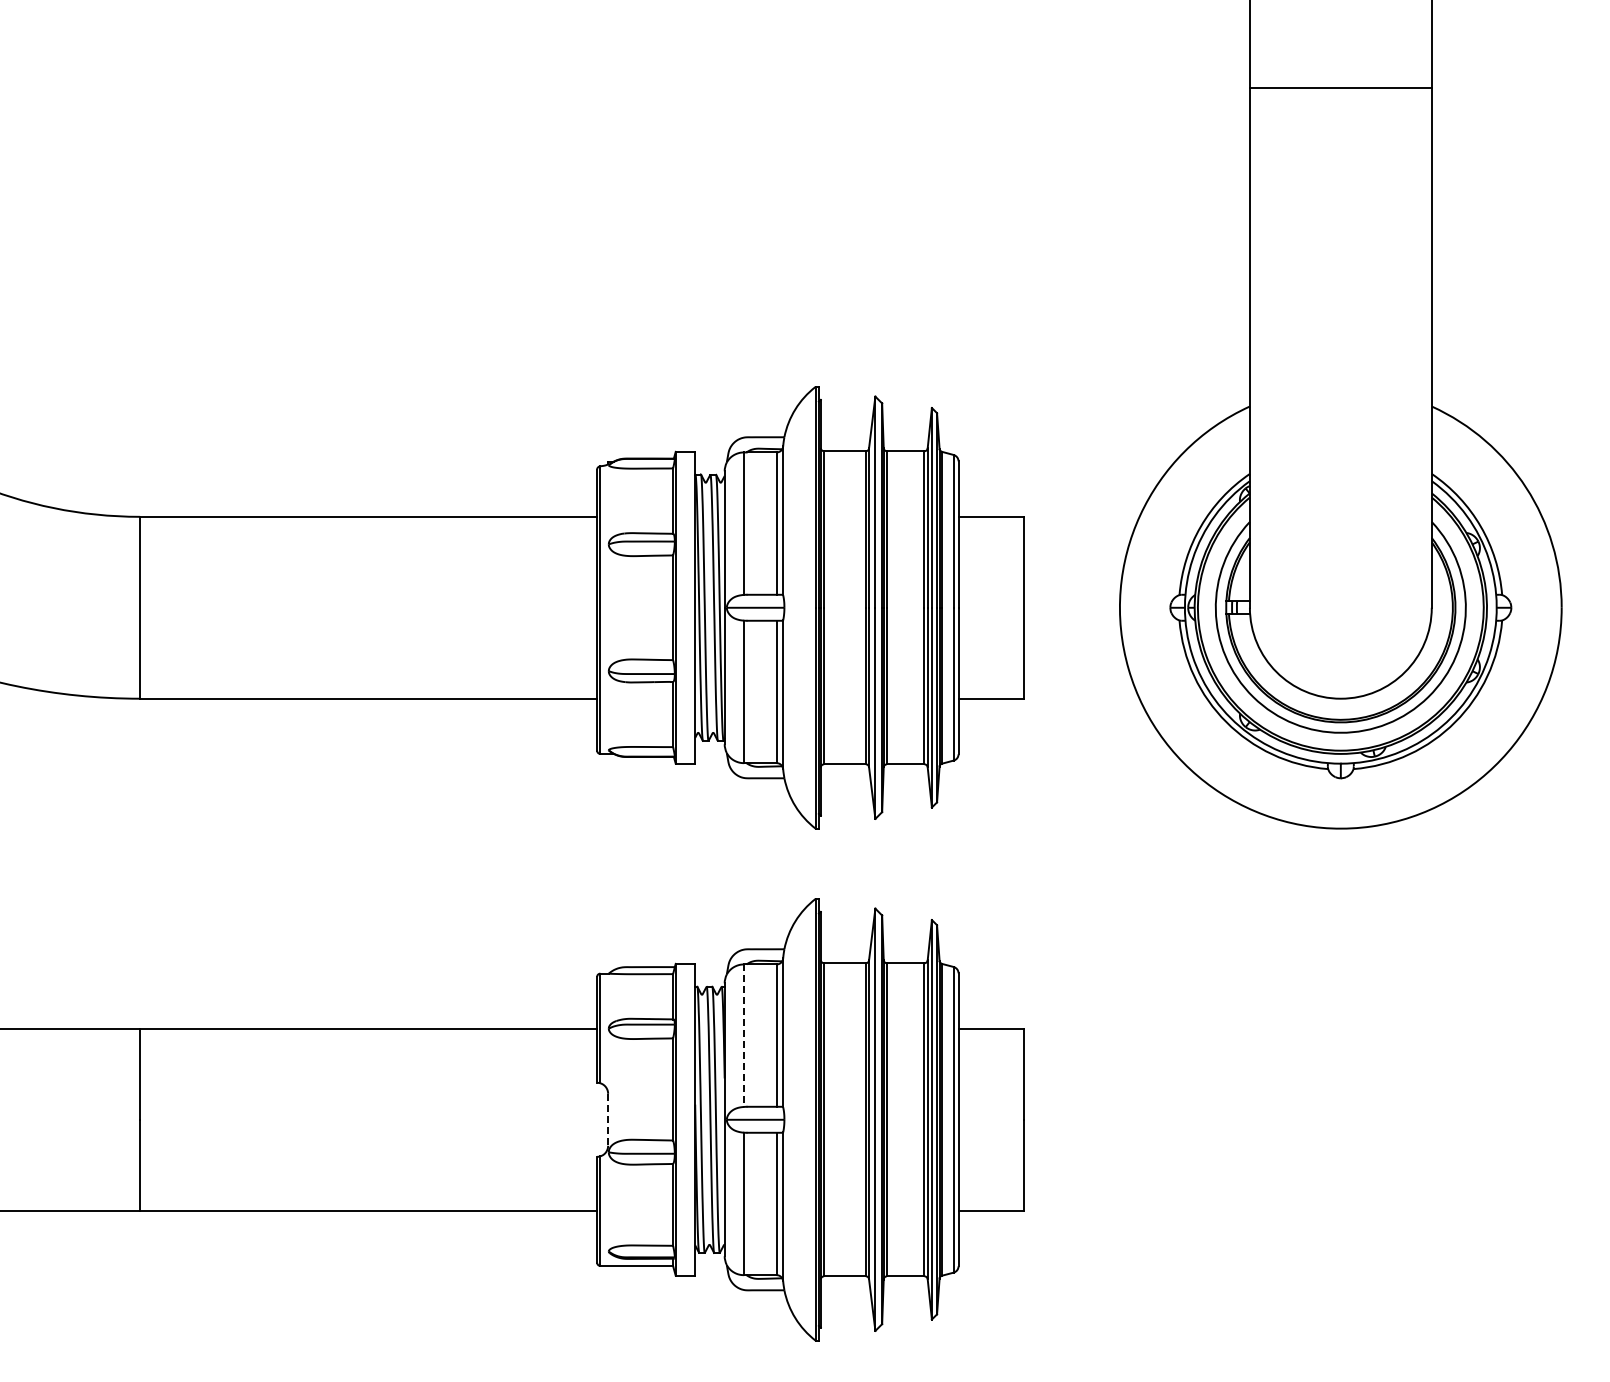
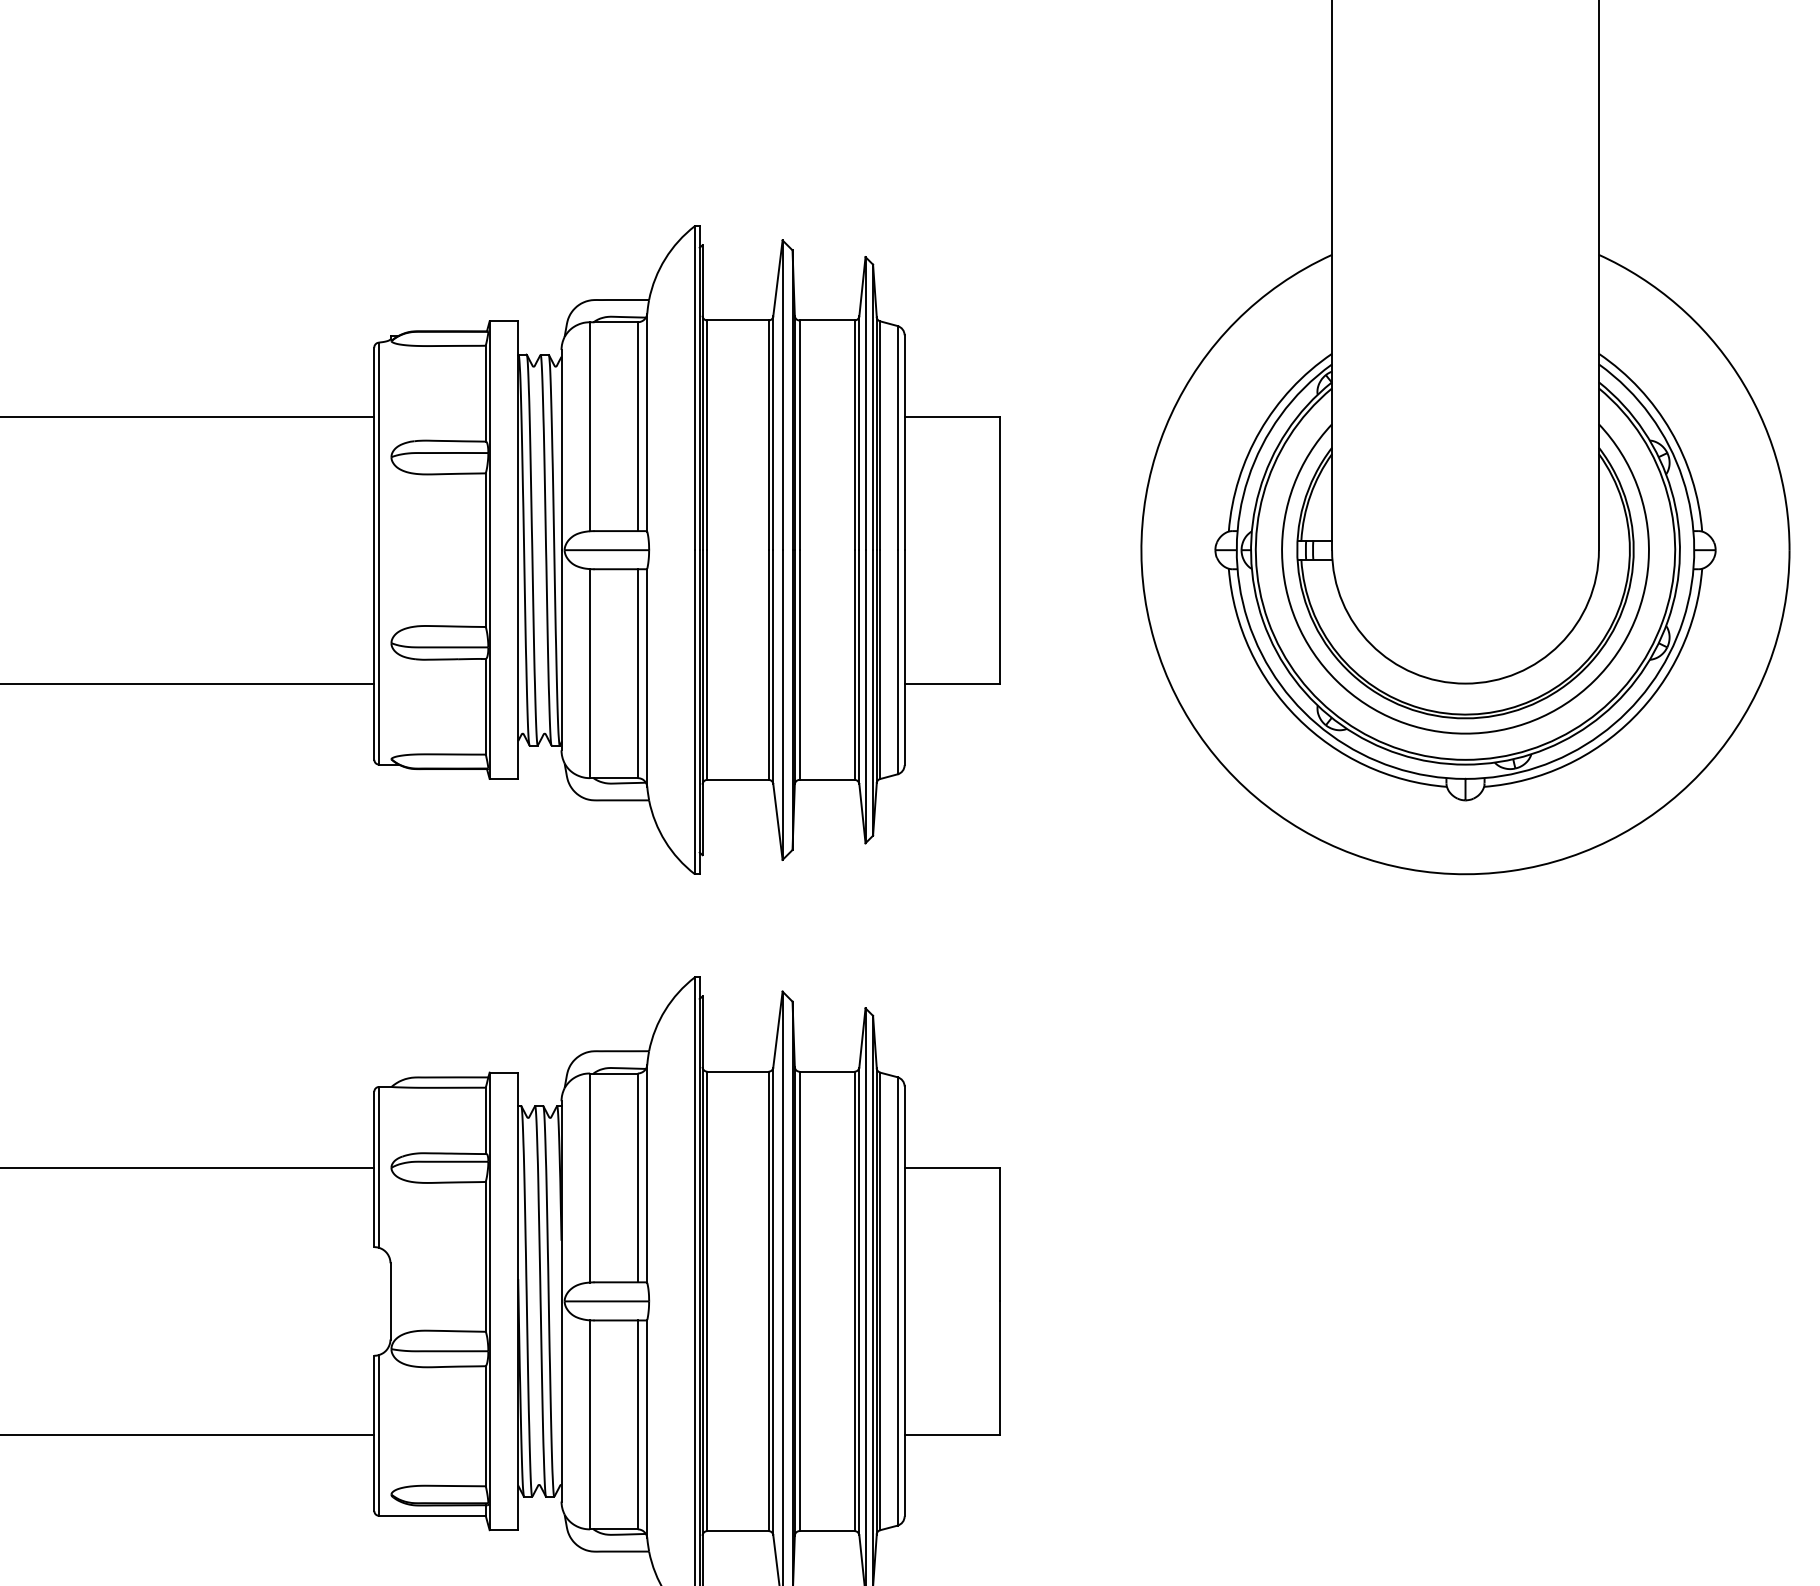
line: (744, 1036) -> (590, 1179), dashed -> solid
line: (608, 1119) -> (391, 1300), dashed -> solid

